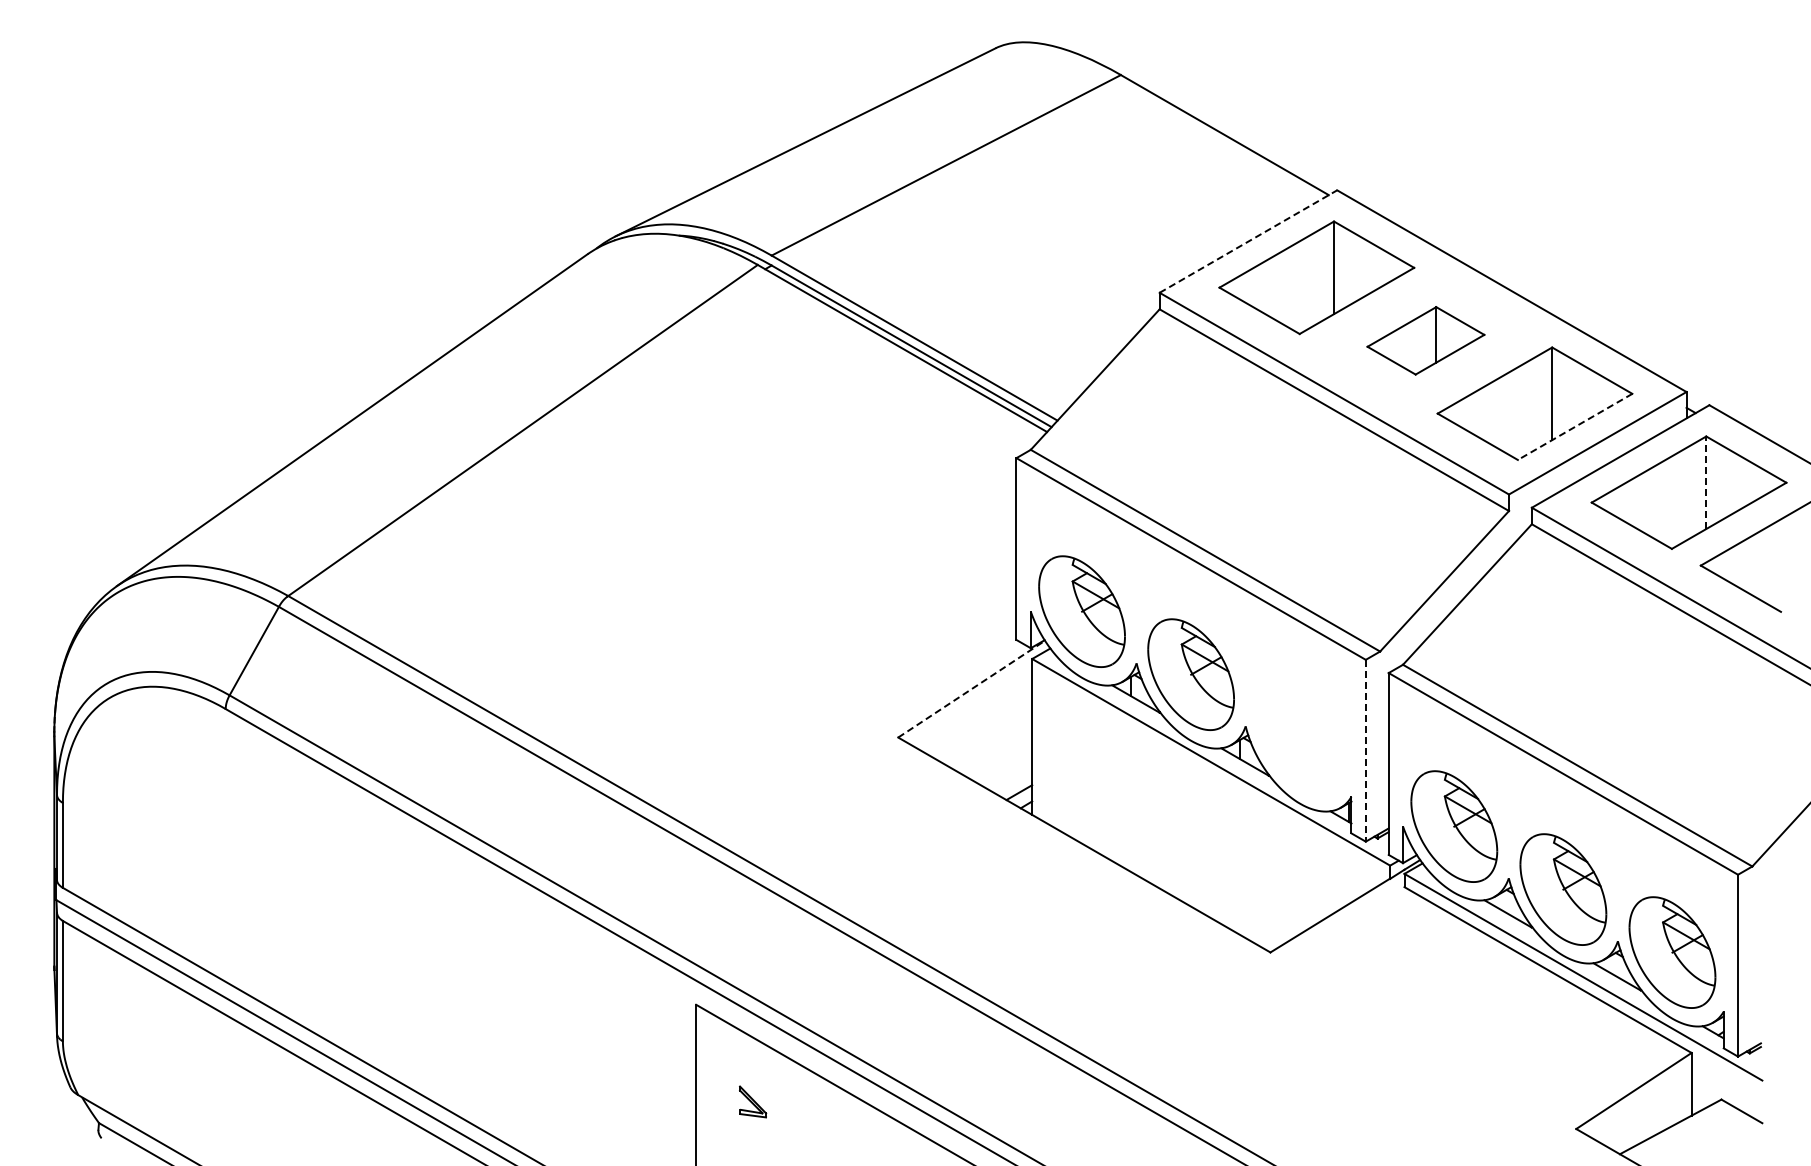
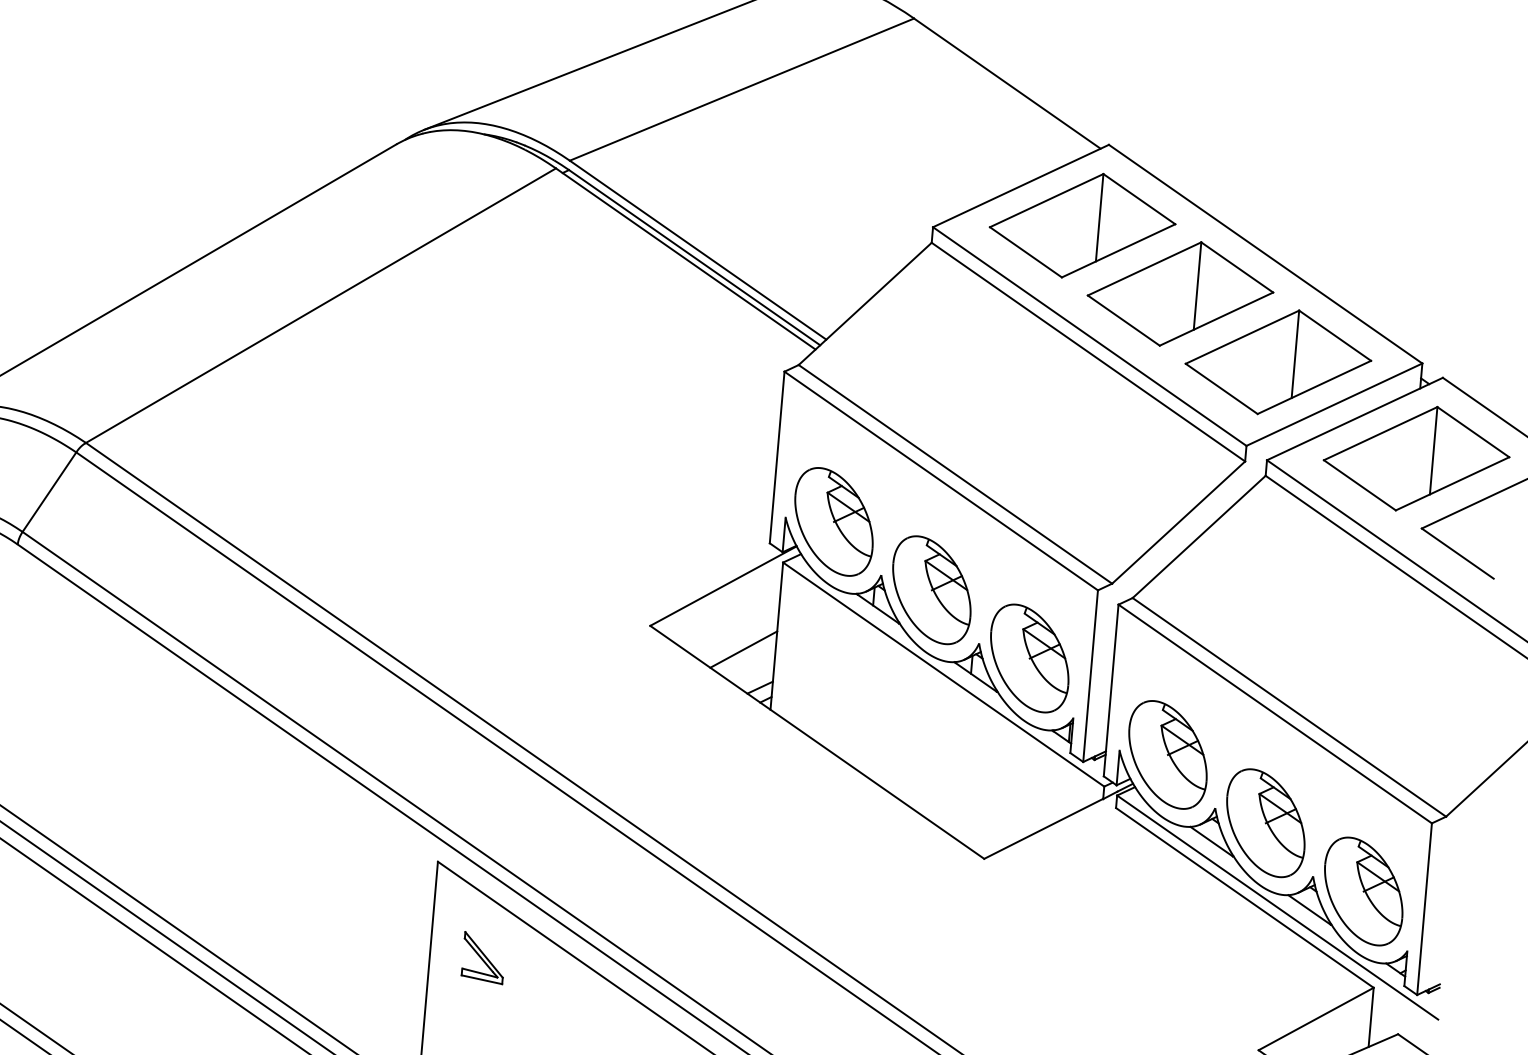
line: (1248, 241) -> (1021, 185), dashed -> solid
part: (1425, 340) -> (1180, 293), size x1.67
line: (1574, 427) -> (1313, 387), dashed -> solid
line: (1706, 482) -> (1433, 450), dashed -> solid
line: (971, 689) -> (723, 586), dashed -> solid
part: (1300, 737) -> (1030, 658), added
line: (1365, 750) -> (1090, 675), dashed -> solid
line: (998, 753) -> (743, 649), added
part: (752, 1101) -> (483, 957), size x1.67

